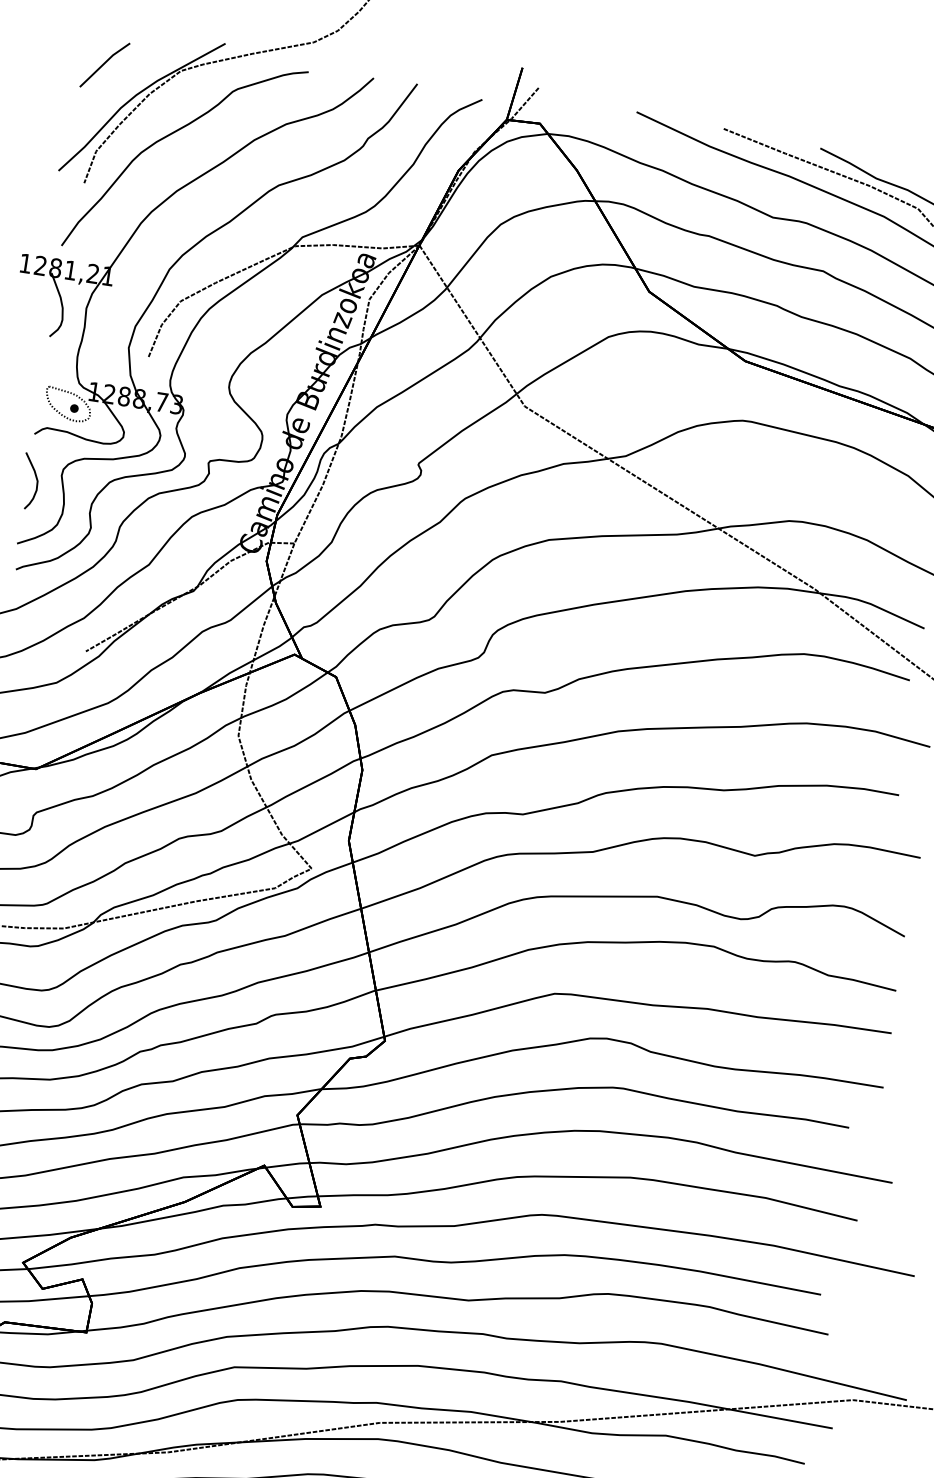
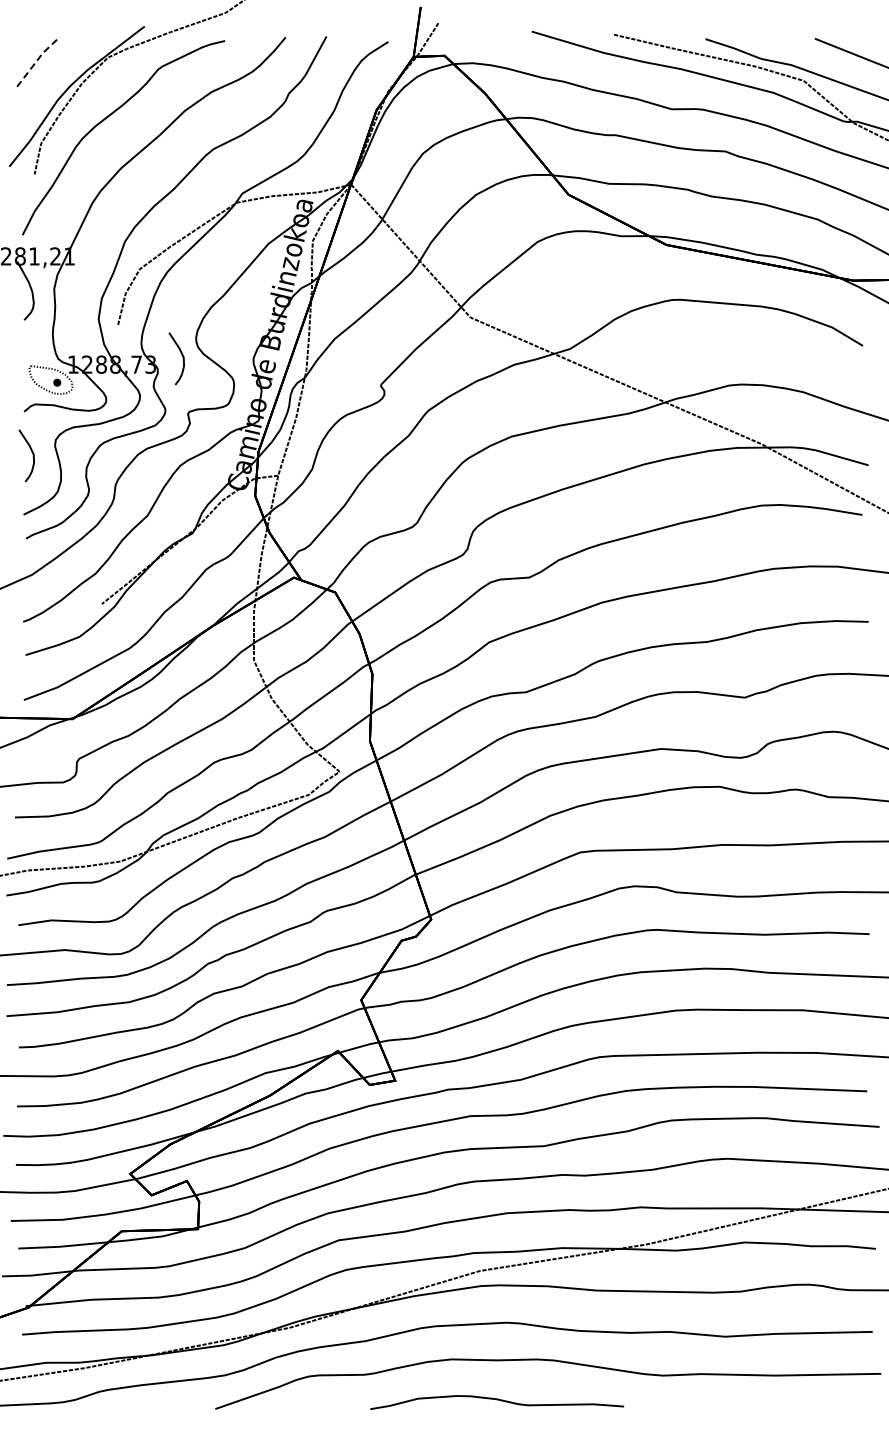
line: (104, 63) -> (36, 61), solid -> dashed
curve: (211, 399) -> (181, 355), added

